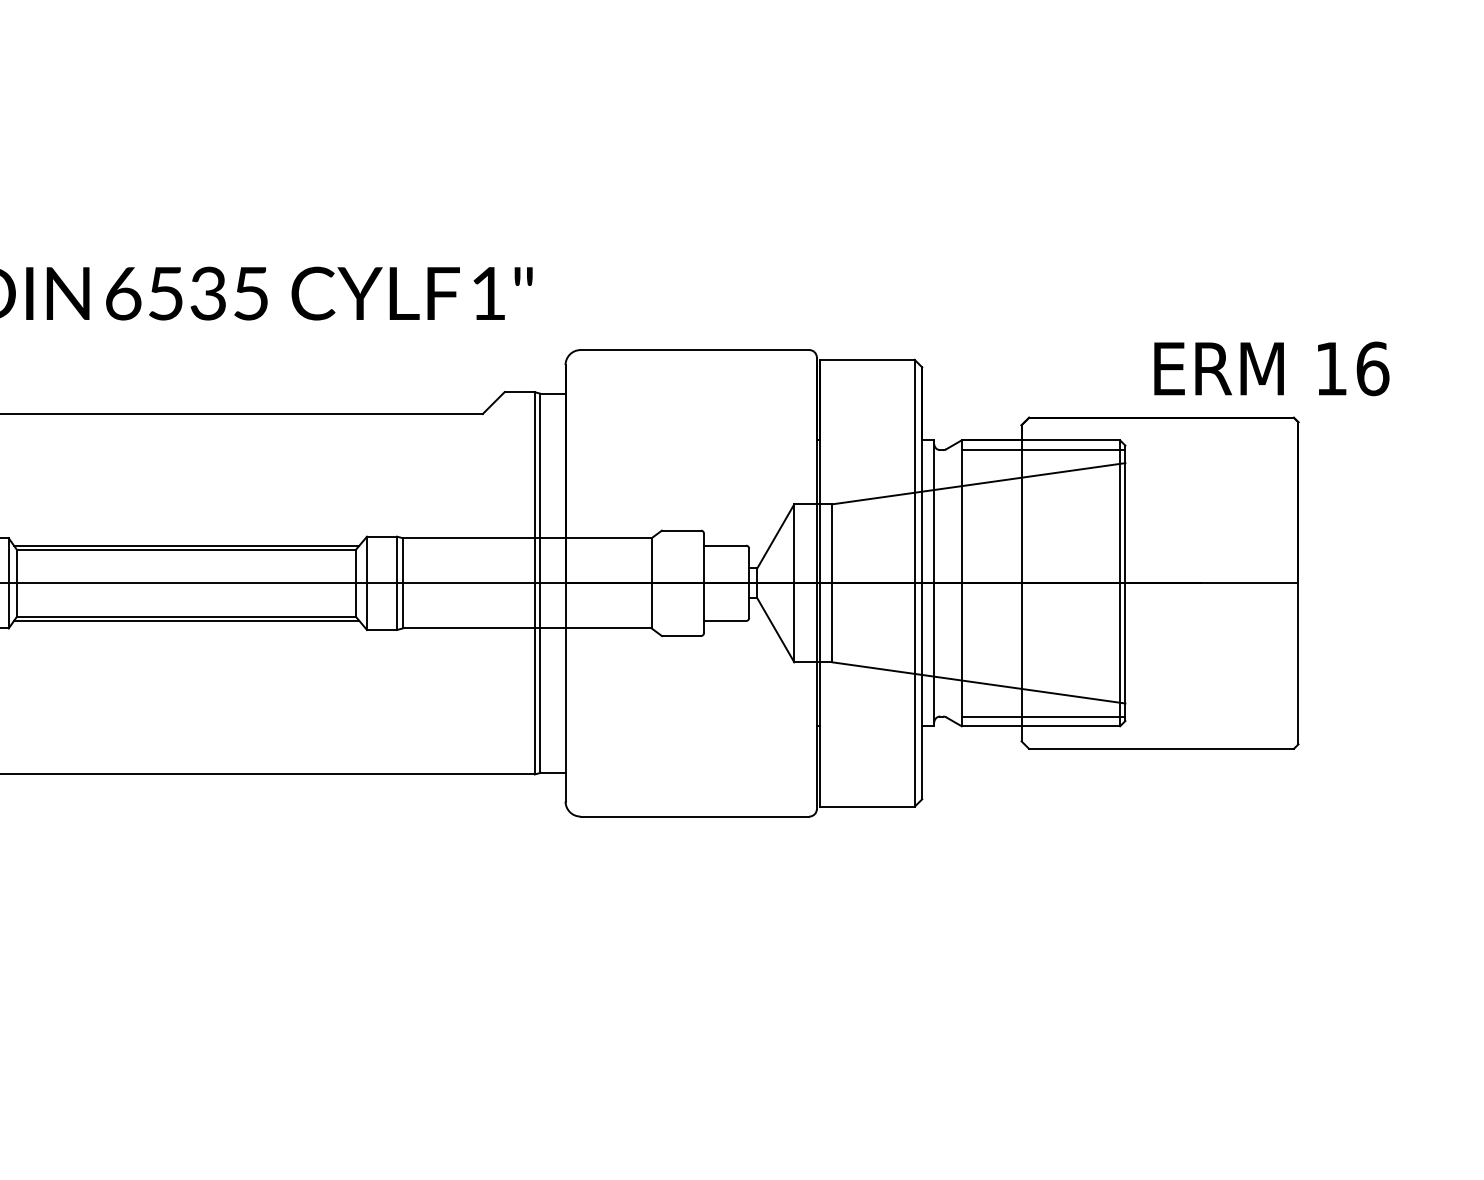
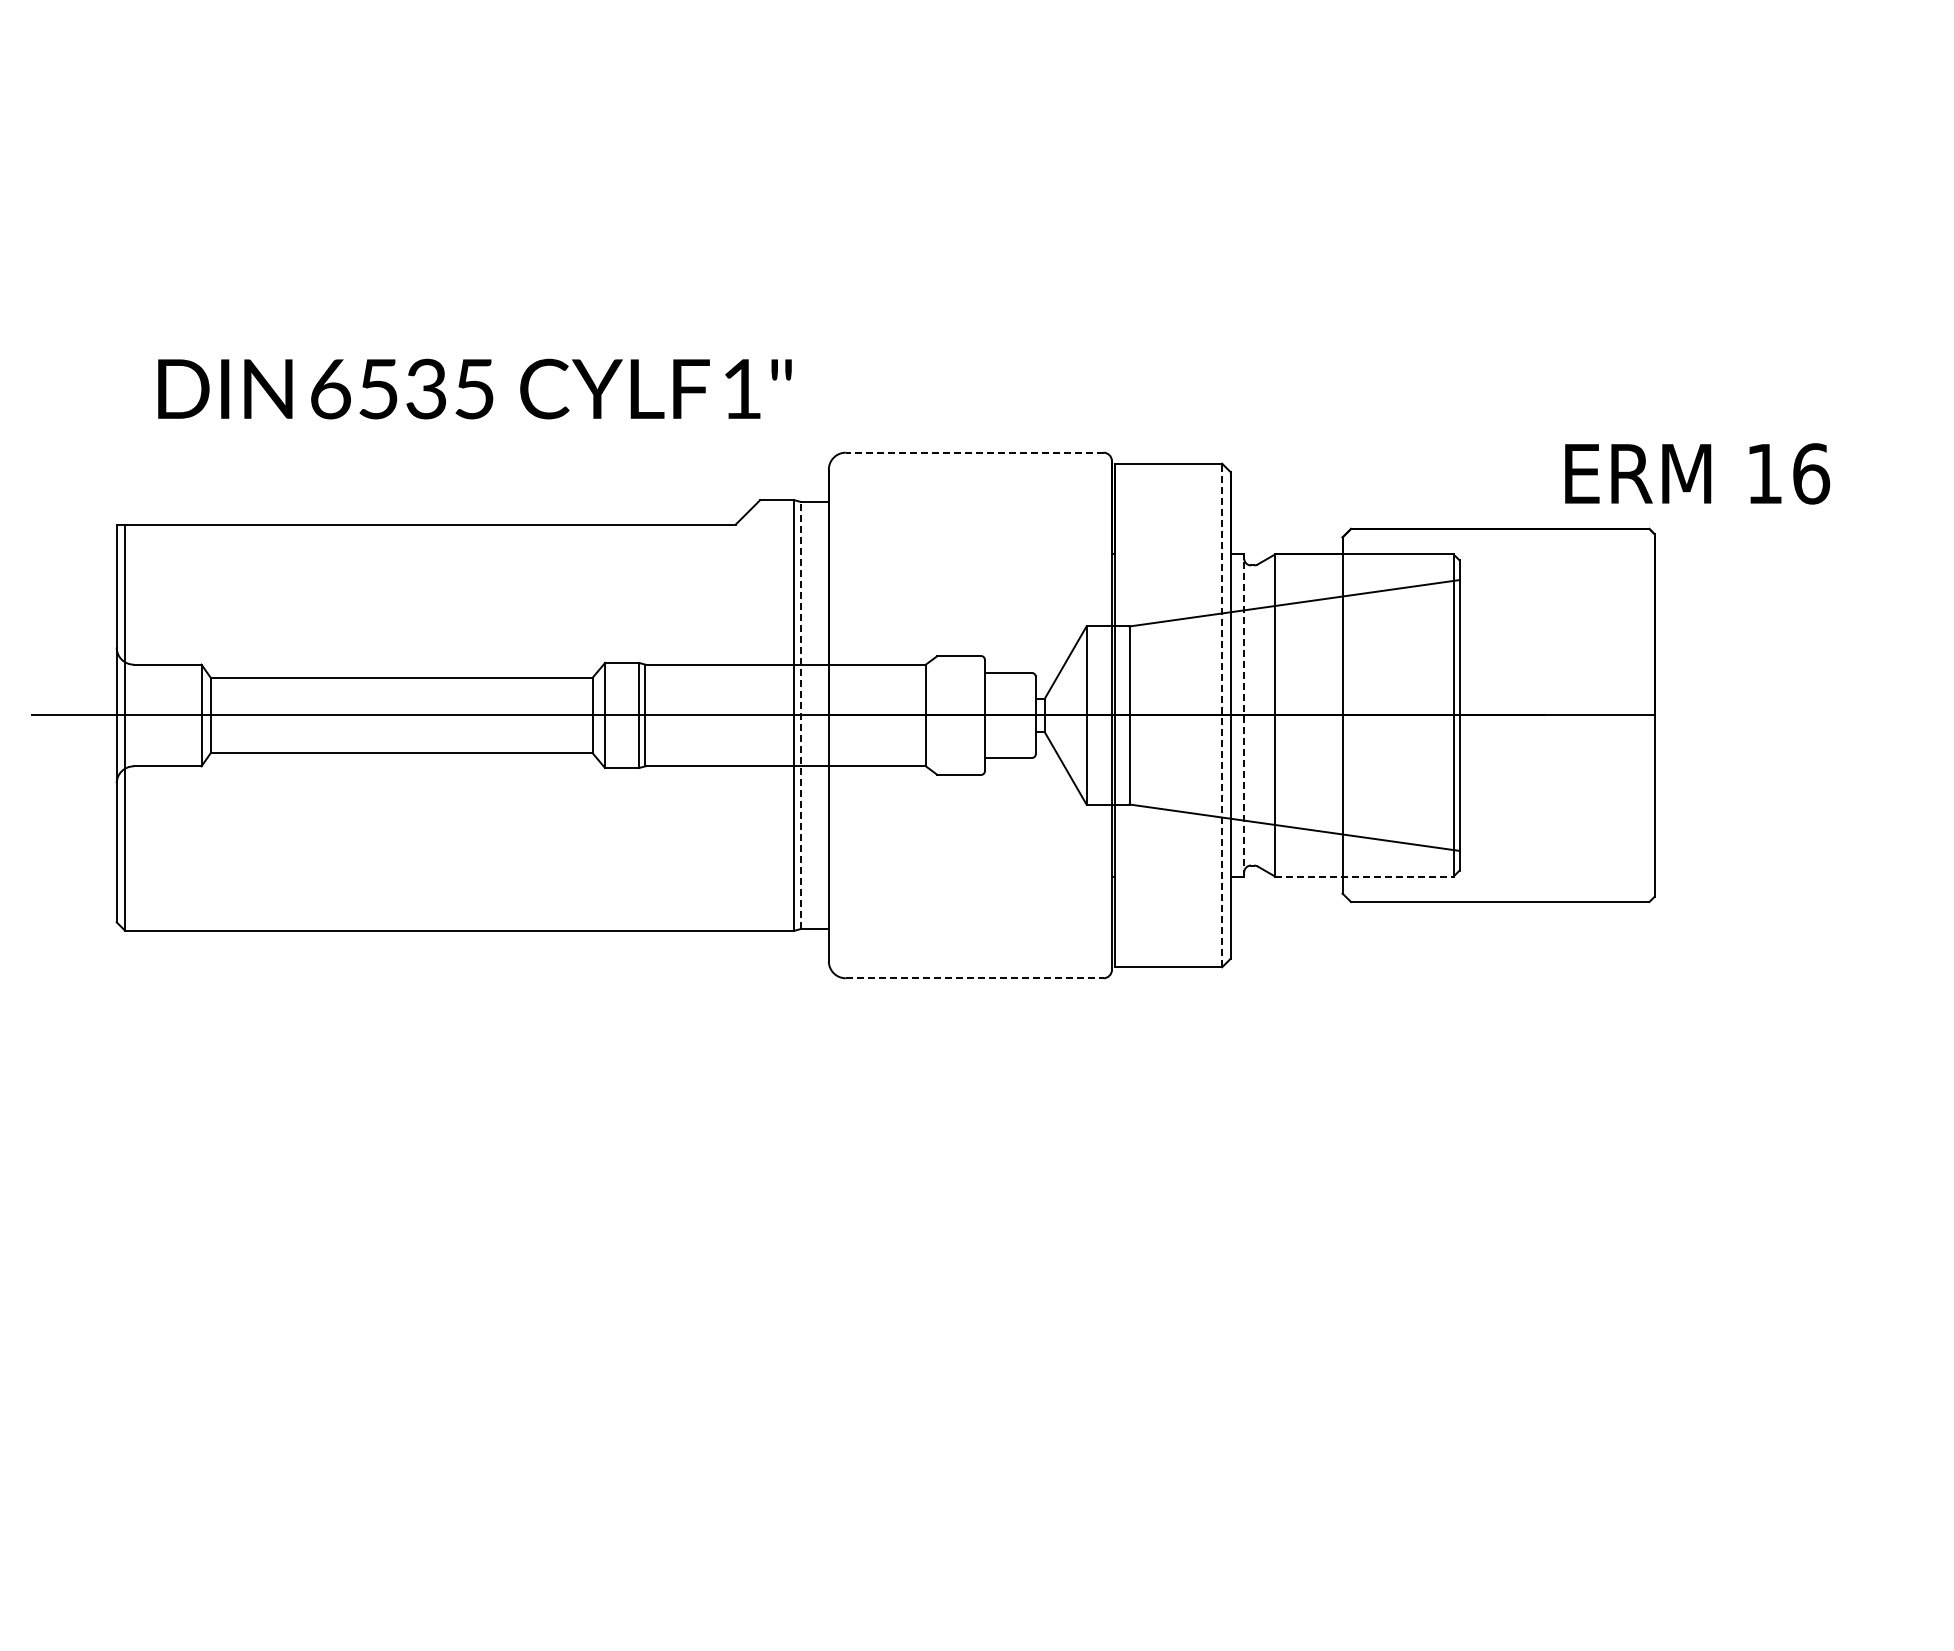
line: (694, 349) -> (974, 452), solid -> dashed
text: (1271, 368) -> (1697, 473), moved
line: (1043, 449) -> (1367, 564), removed
line: (186, 546) -> (401, 673), removed
line: (540, 583) -> (800, 715), solid -> dashed
line: (914, 583) -> (1222, 715), solid -> dashed
line: (934, 583) -> (1244, 715), solid -> dashed
line: (186, 620) -> (401, 757), removed
line: (1043, 717) -> (1367, 866), removed
line: (1041, 726) -> (1364, 876), solid -> dashed
line: (694, 816) -> (974, 978), solid -> dashed

